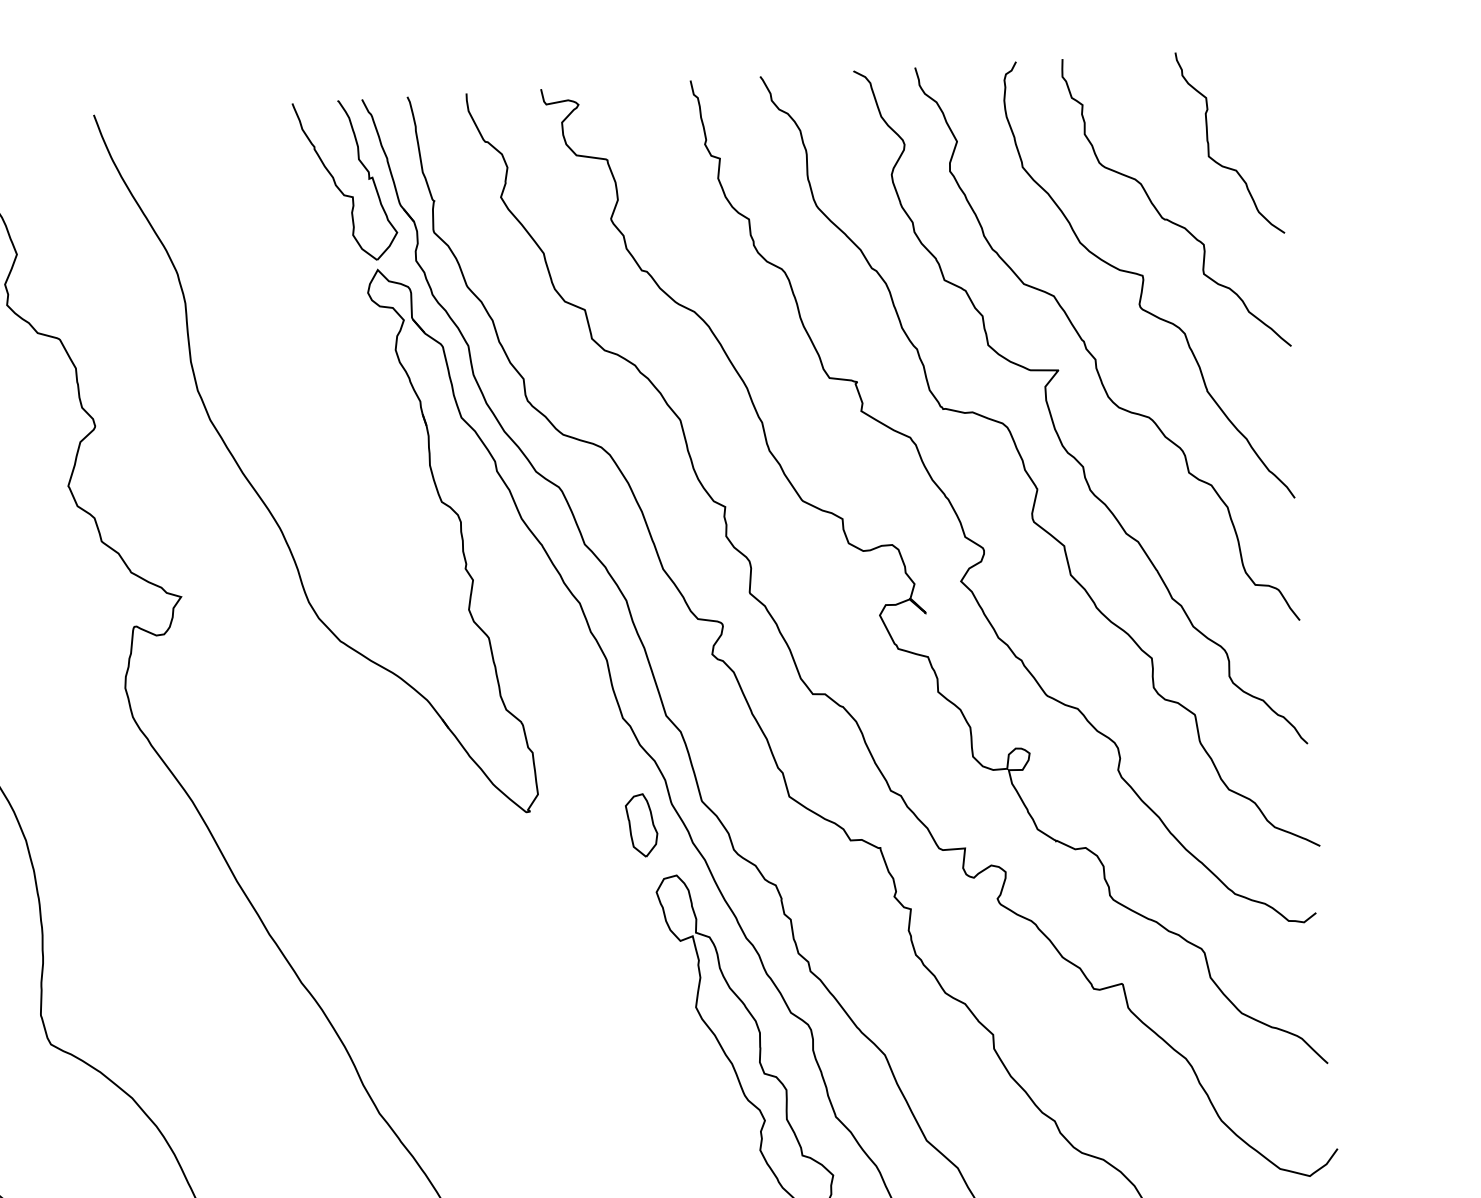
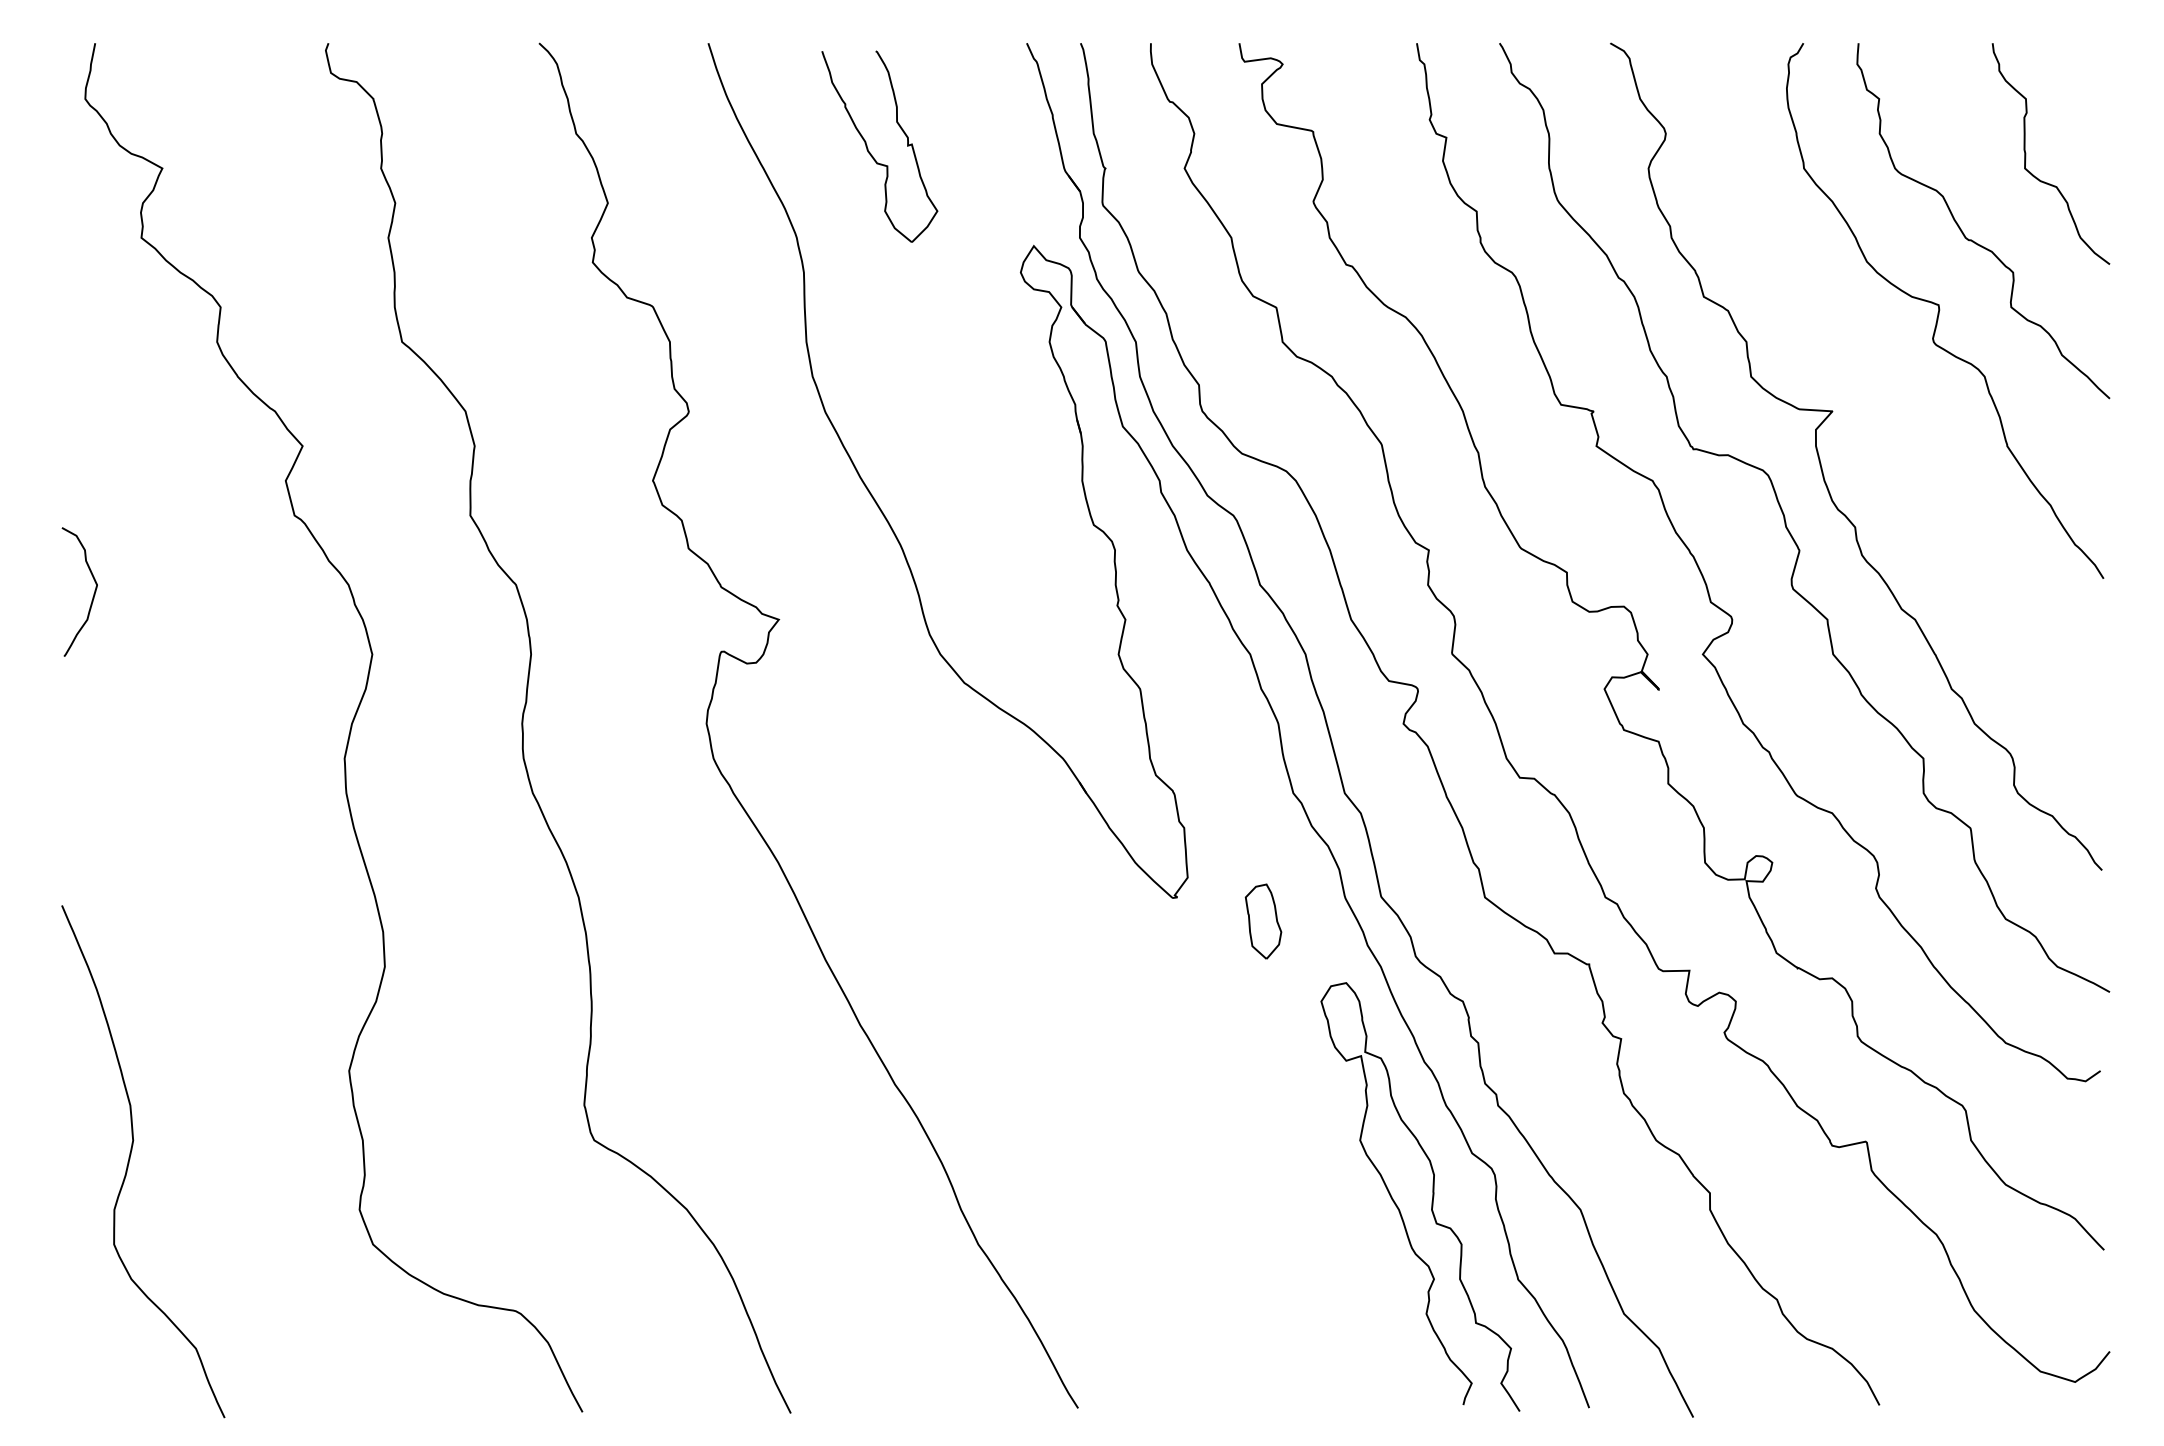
part: (338, 187) -> (871, 153), moved
curve: (1092, 354) -> (1873, 394), removed
part: (641, 825) -> (1263, 921), moved

